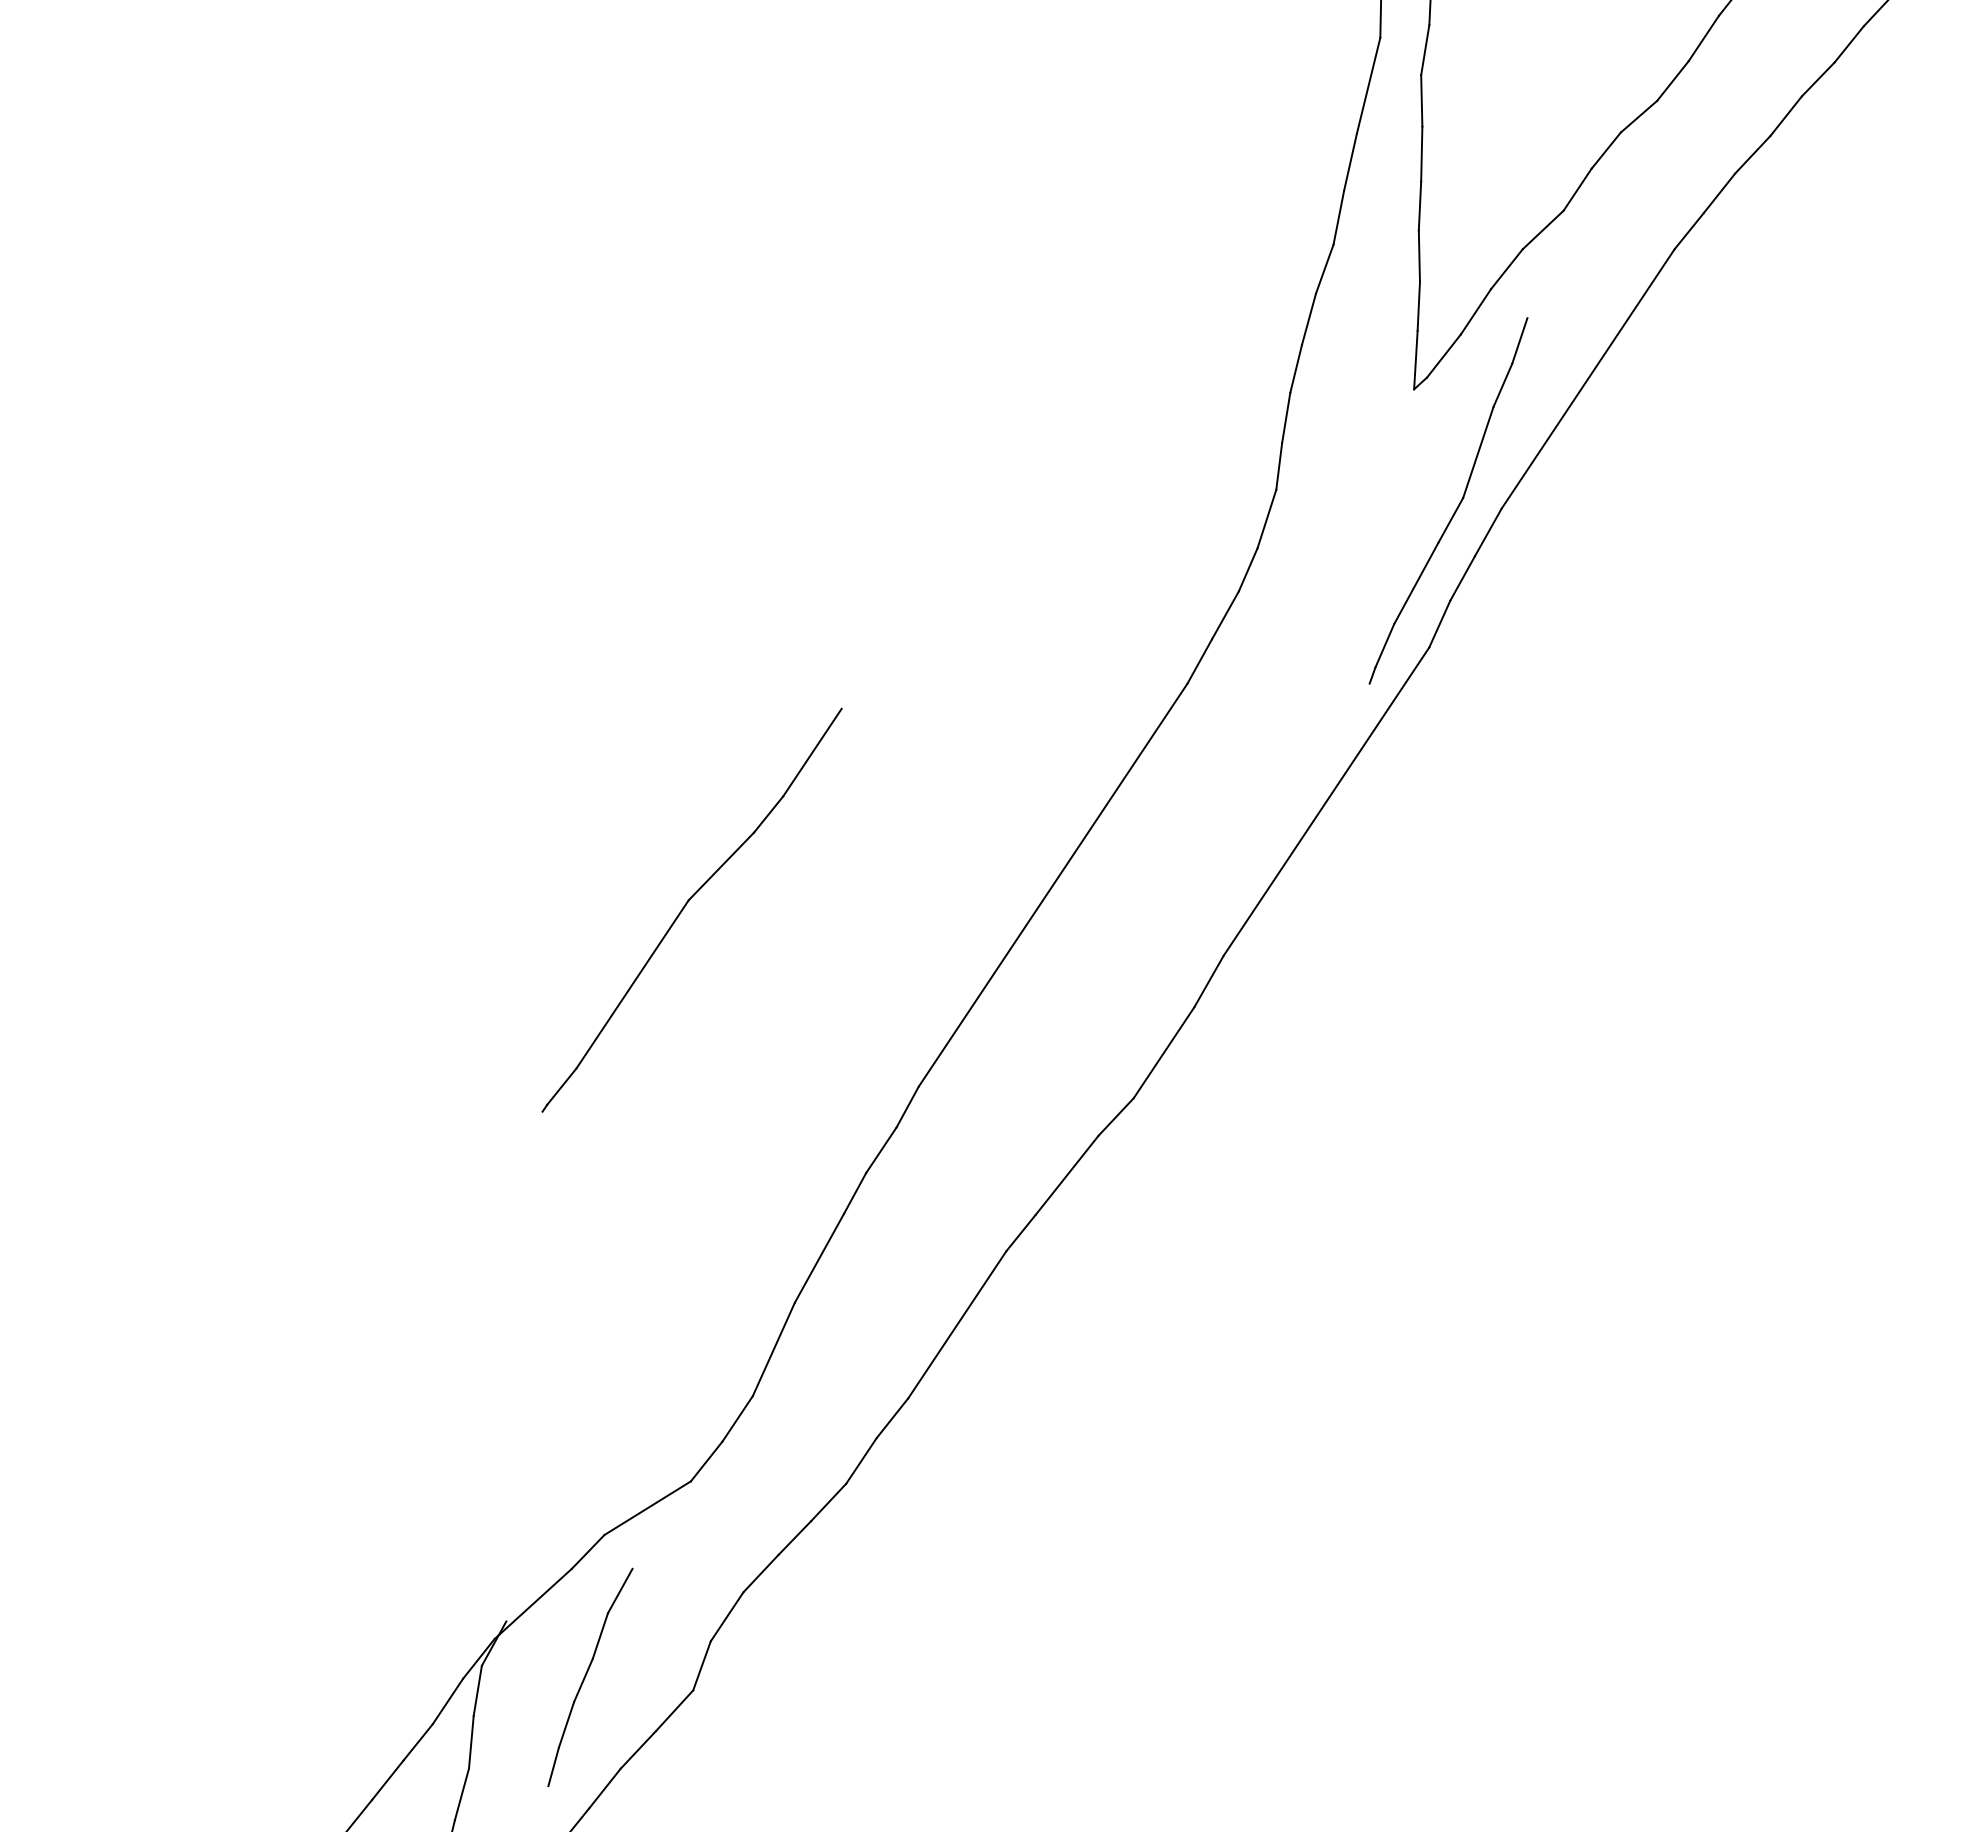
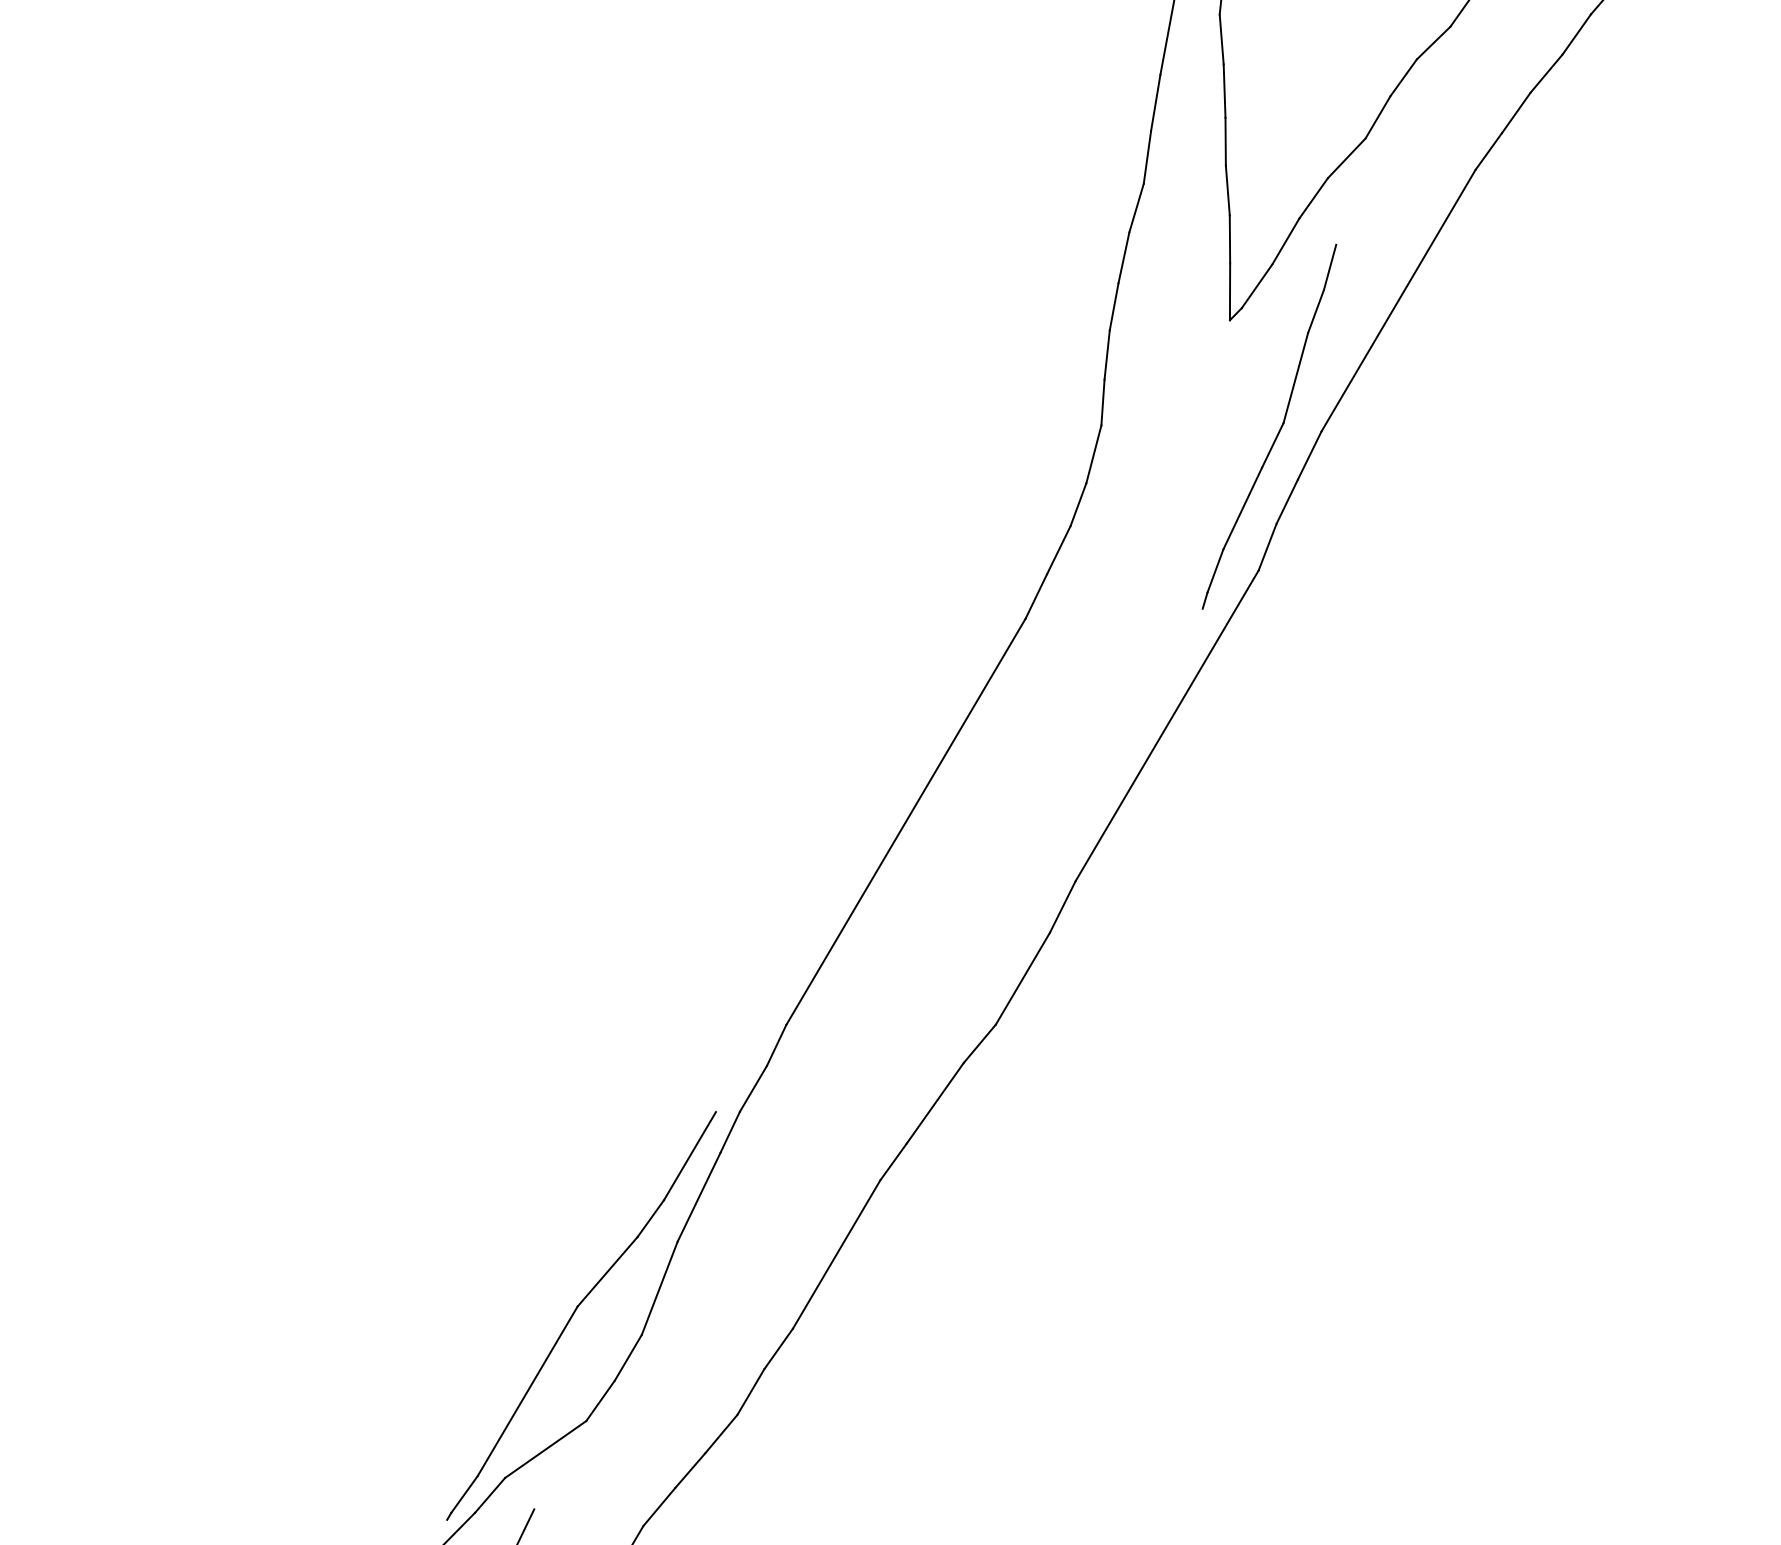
part: (686, 905) -> (575, 1311), moved

